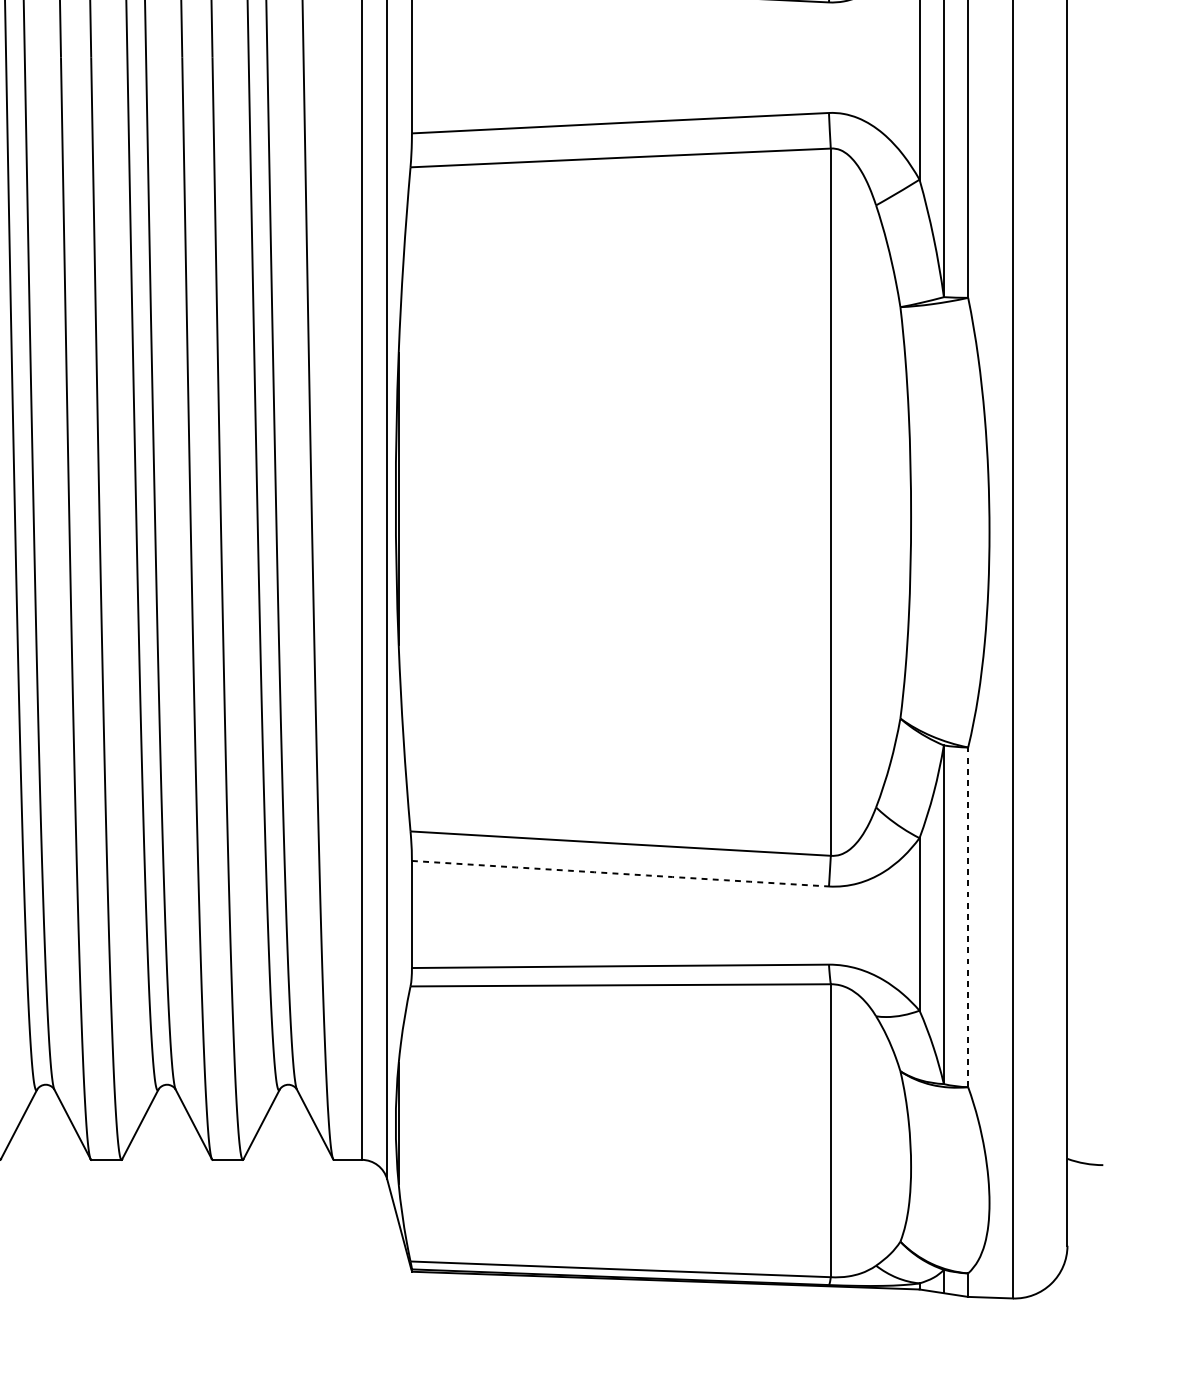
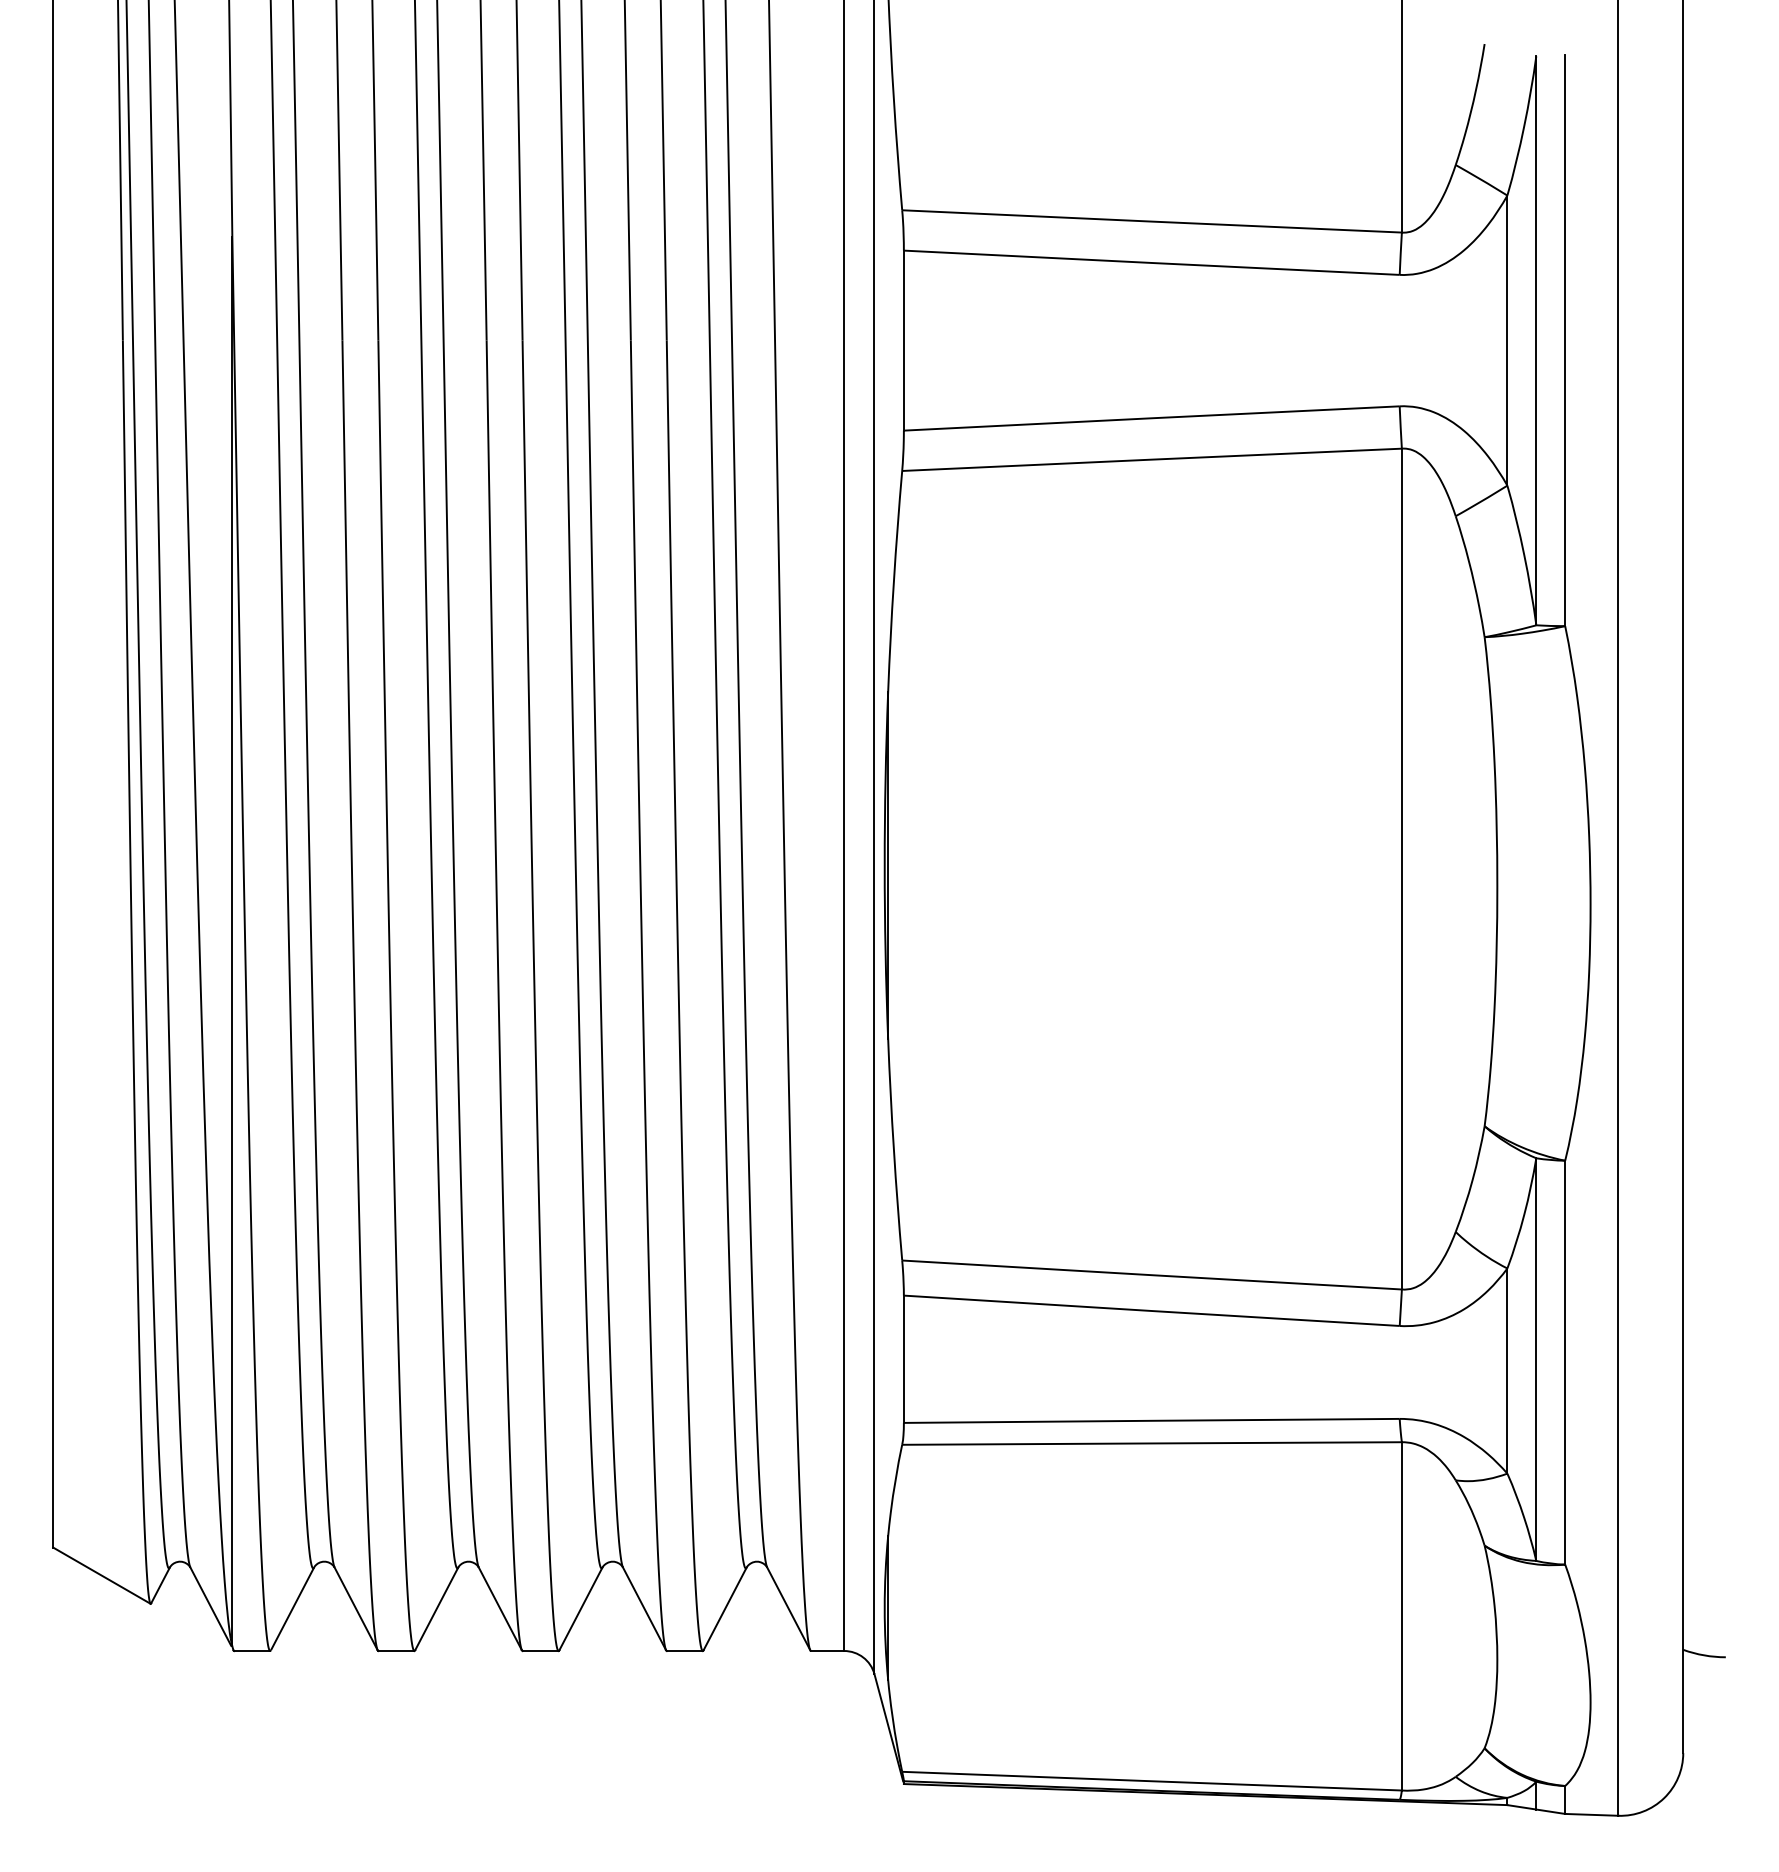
arc: (620, 873) -> (1151, 1310), dashed -> solid
line: (968, 917) -> (1565, 1362), dashed -> solid

